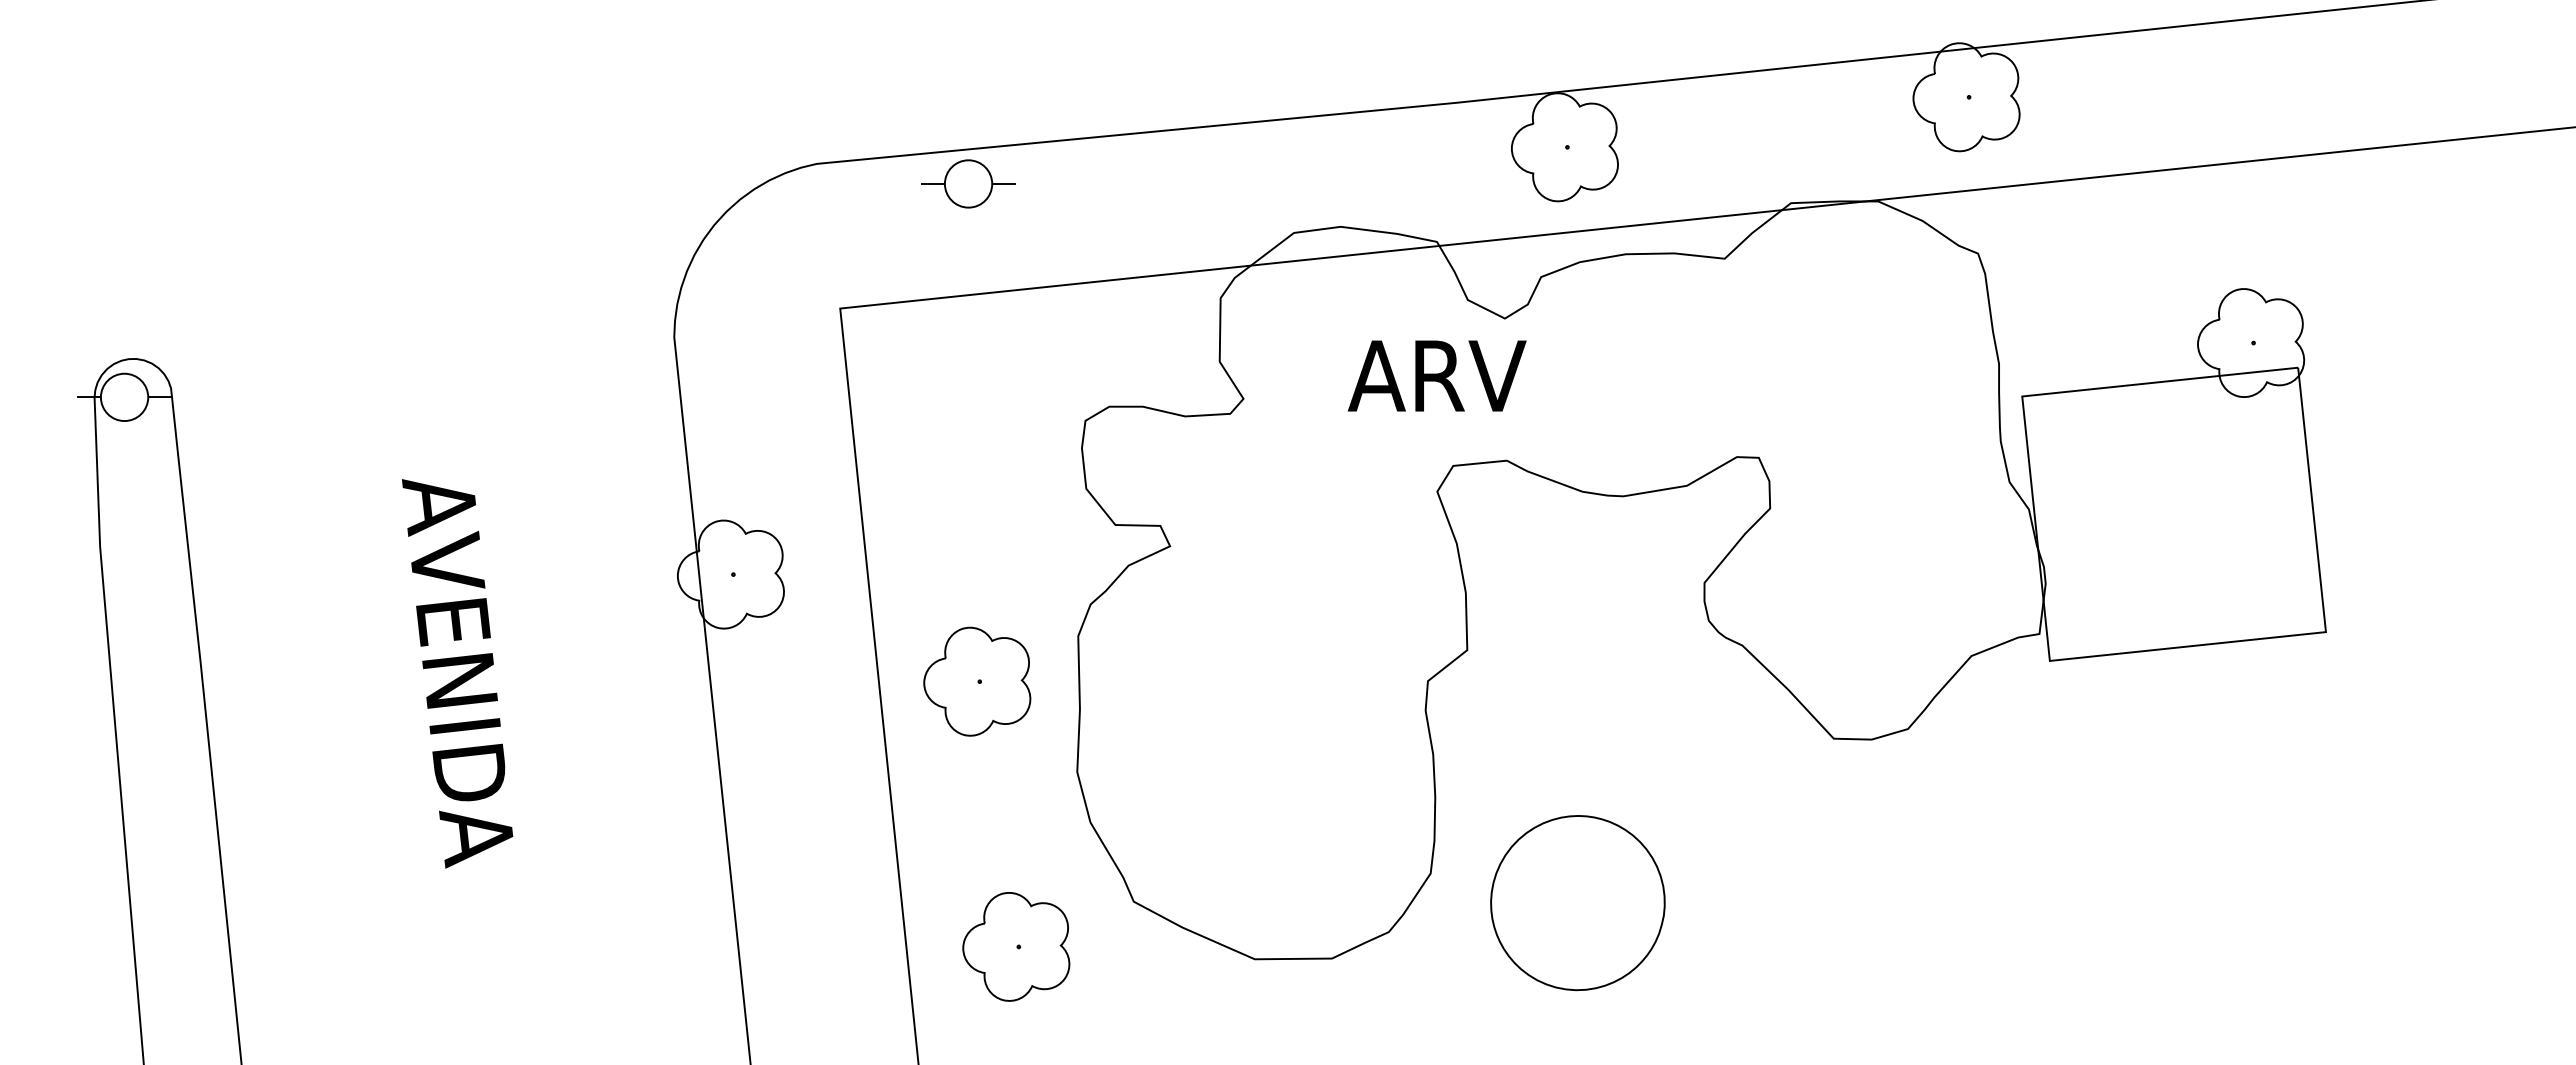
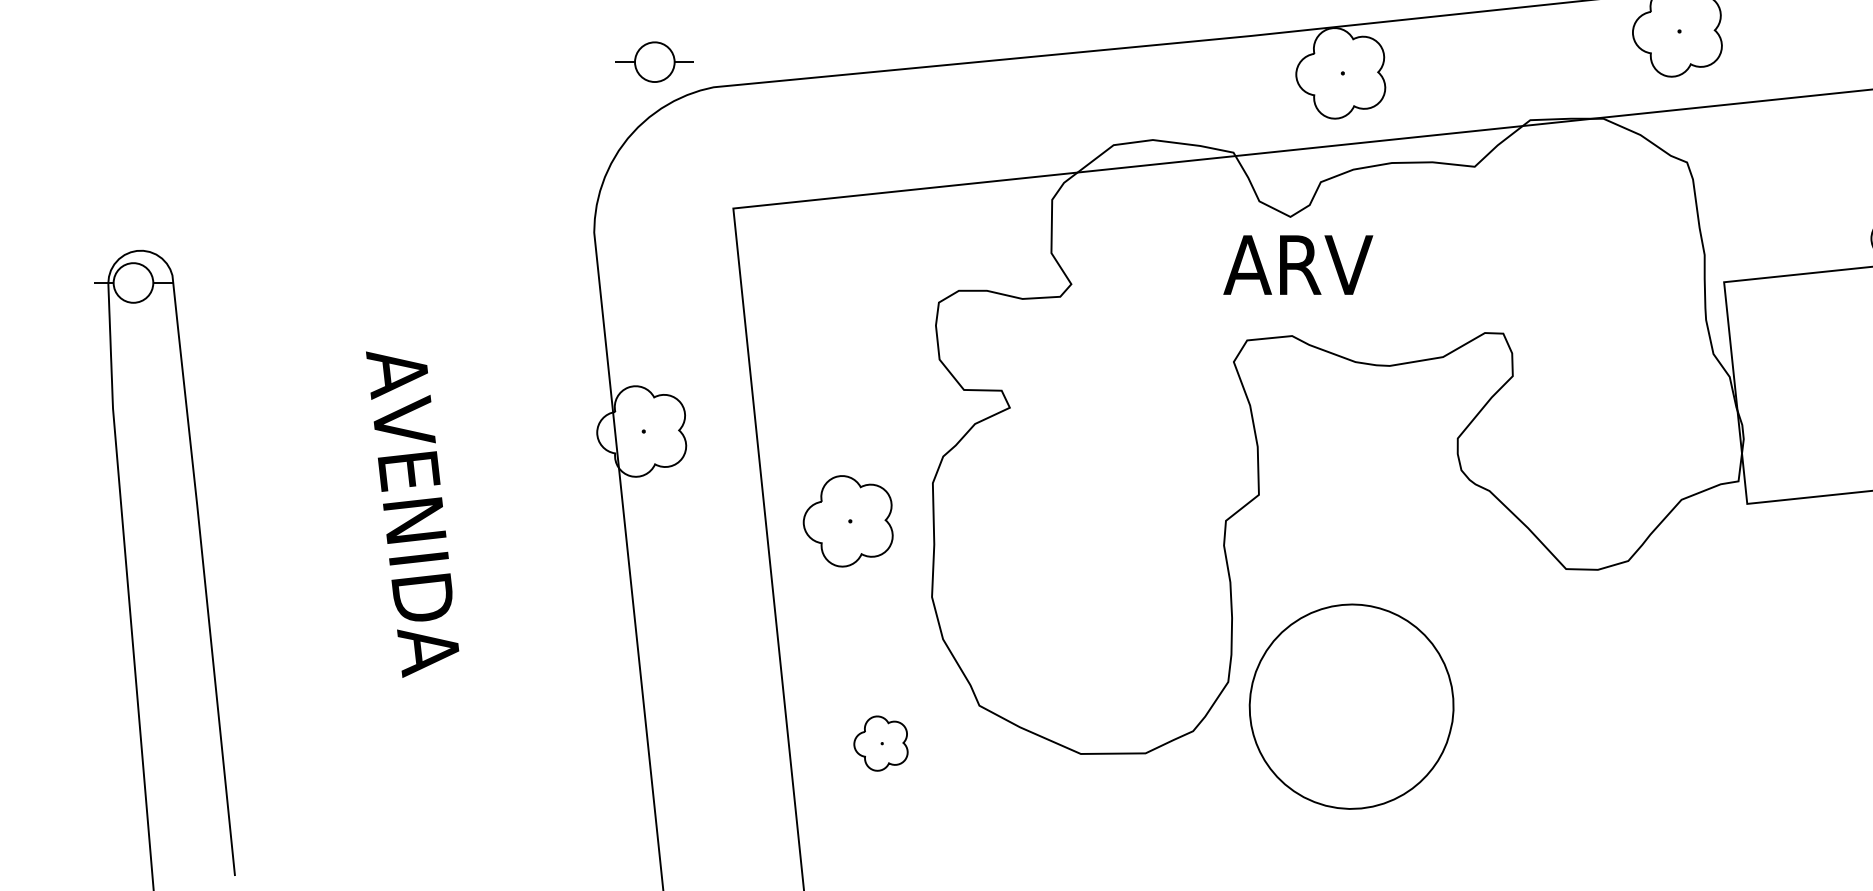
part: (968, 183) -> (654, 61), moved
text: (1436, 375) -> (1297, 264), moved
part: (1577, 903) -> (1351, 707), size x1.4
part: (1016, 946) -> (881, 743), size x0.6

